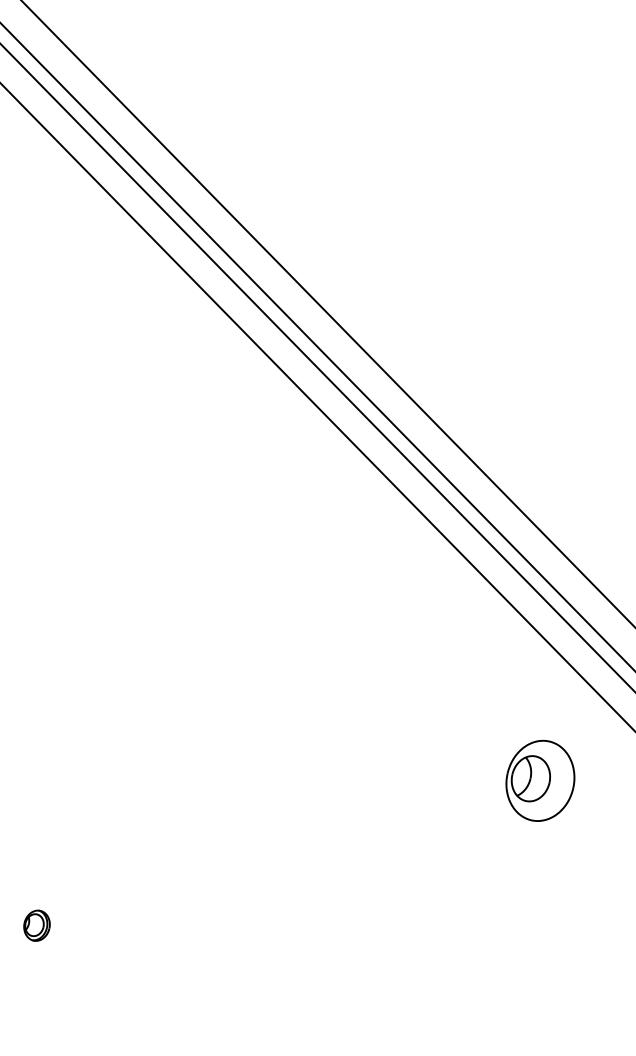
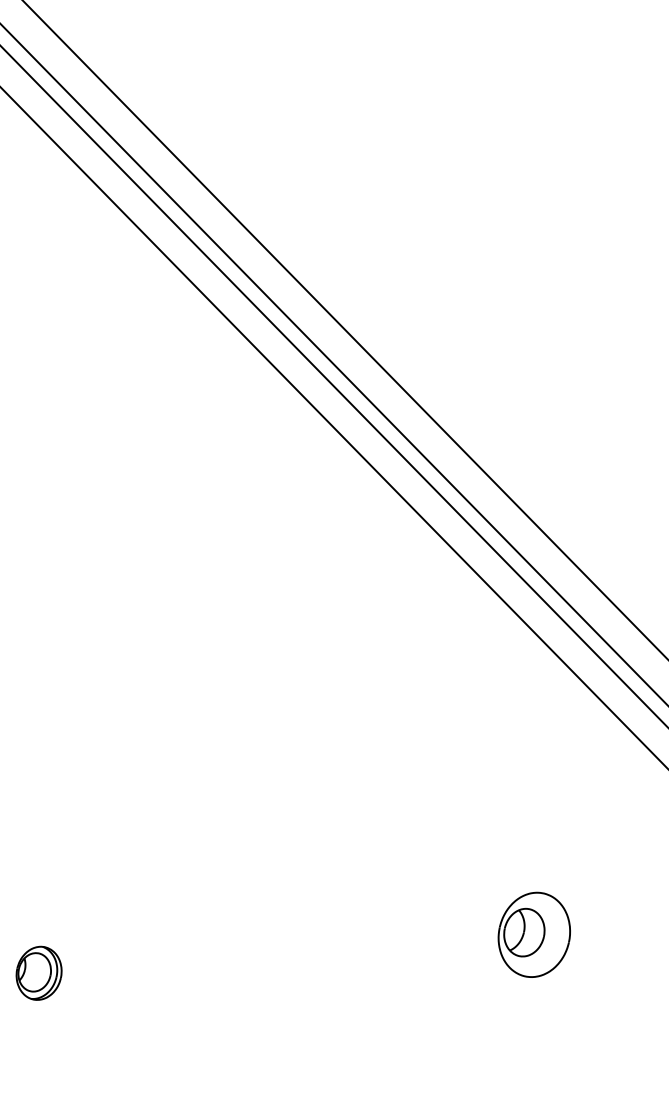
part: (539, 780) -> (533, 934), moved
part: (36, 925) -> (38, 972), size x1.67

